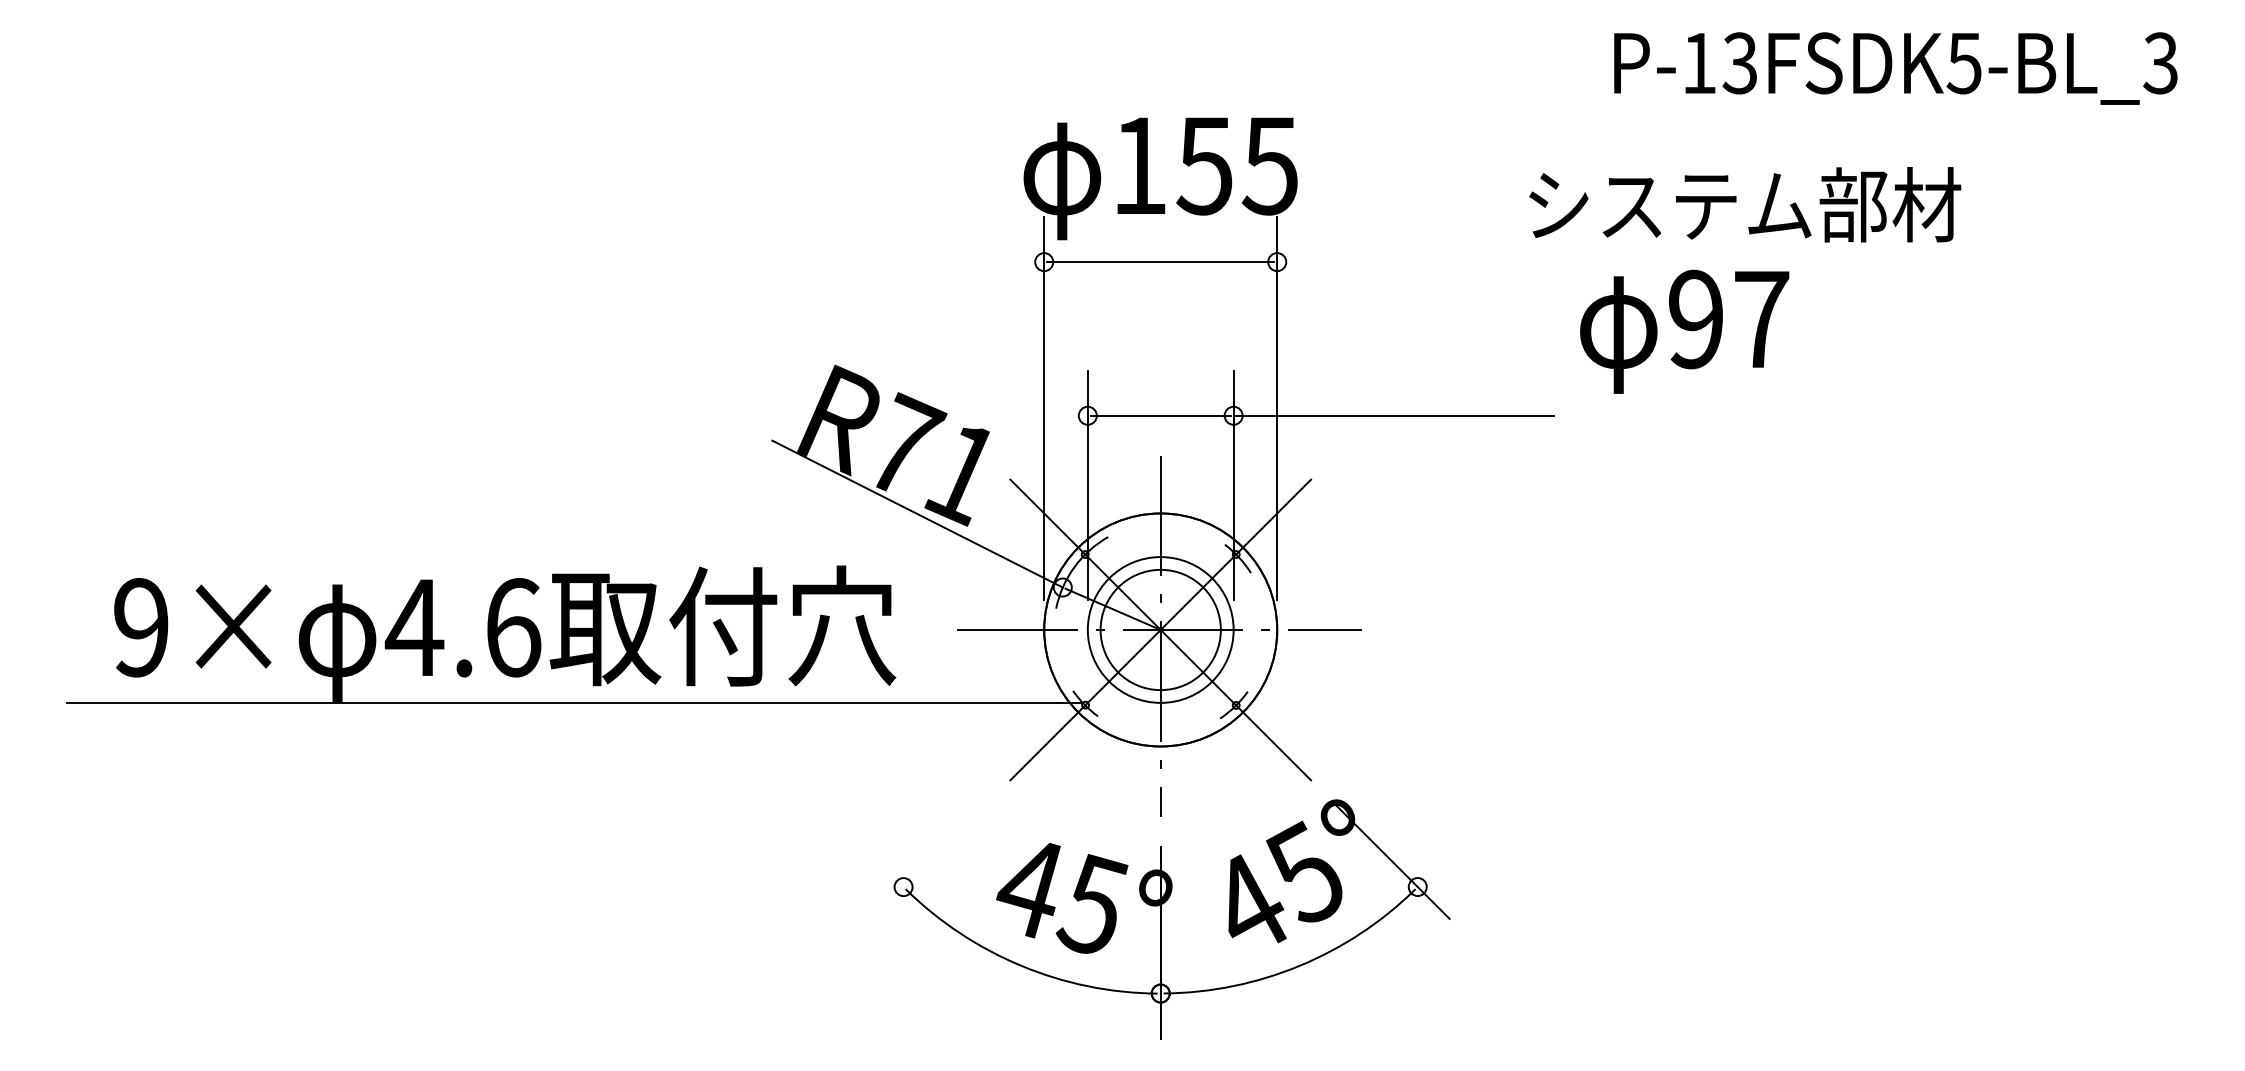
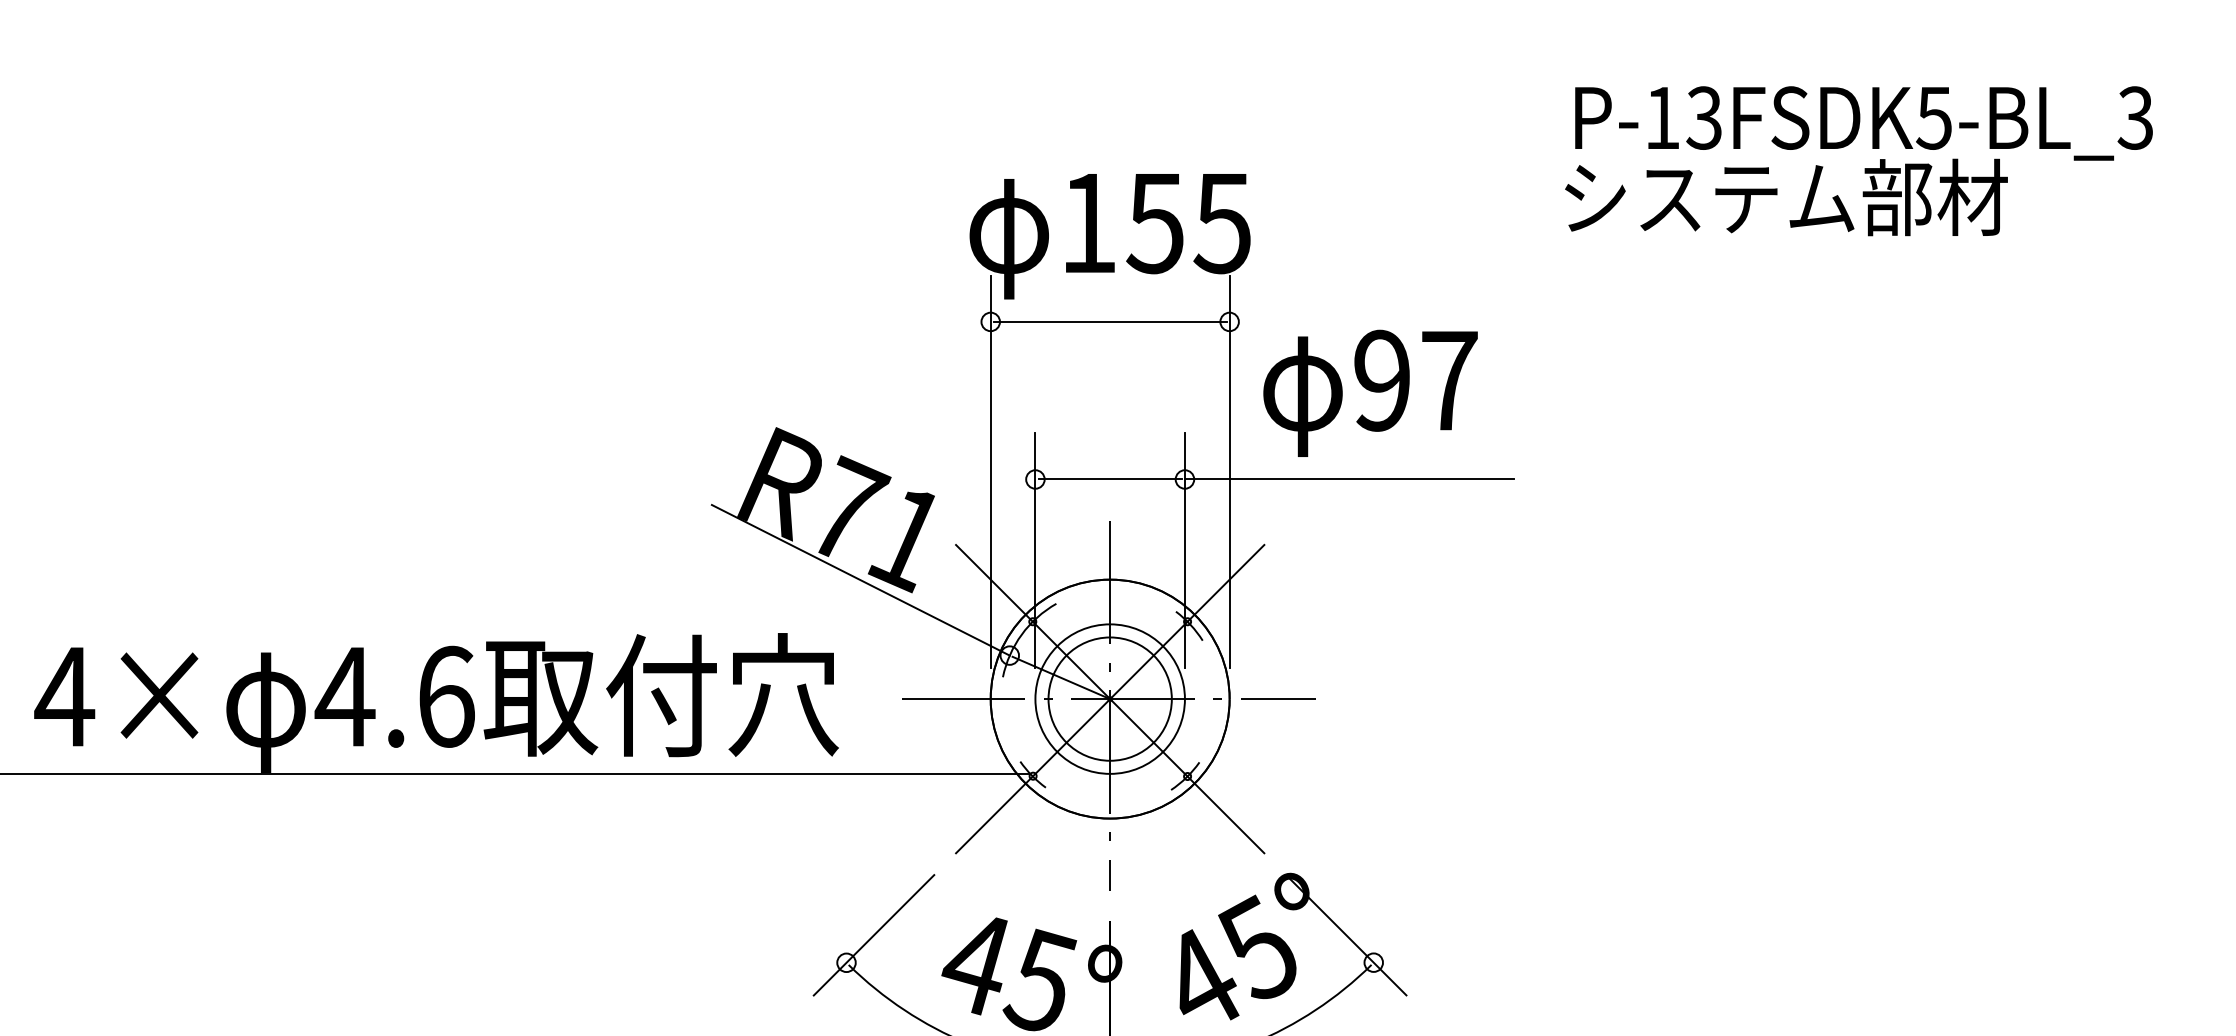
text: (1745, 204) -> (1786, 197), moved
text: (1684, 331) -> (1370, 393), moved
text: (140, 627) -> (64, 696), 9× -> 4×
line: (930, 860) -> (874, 935), added

